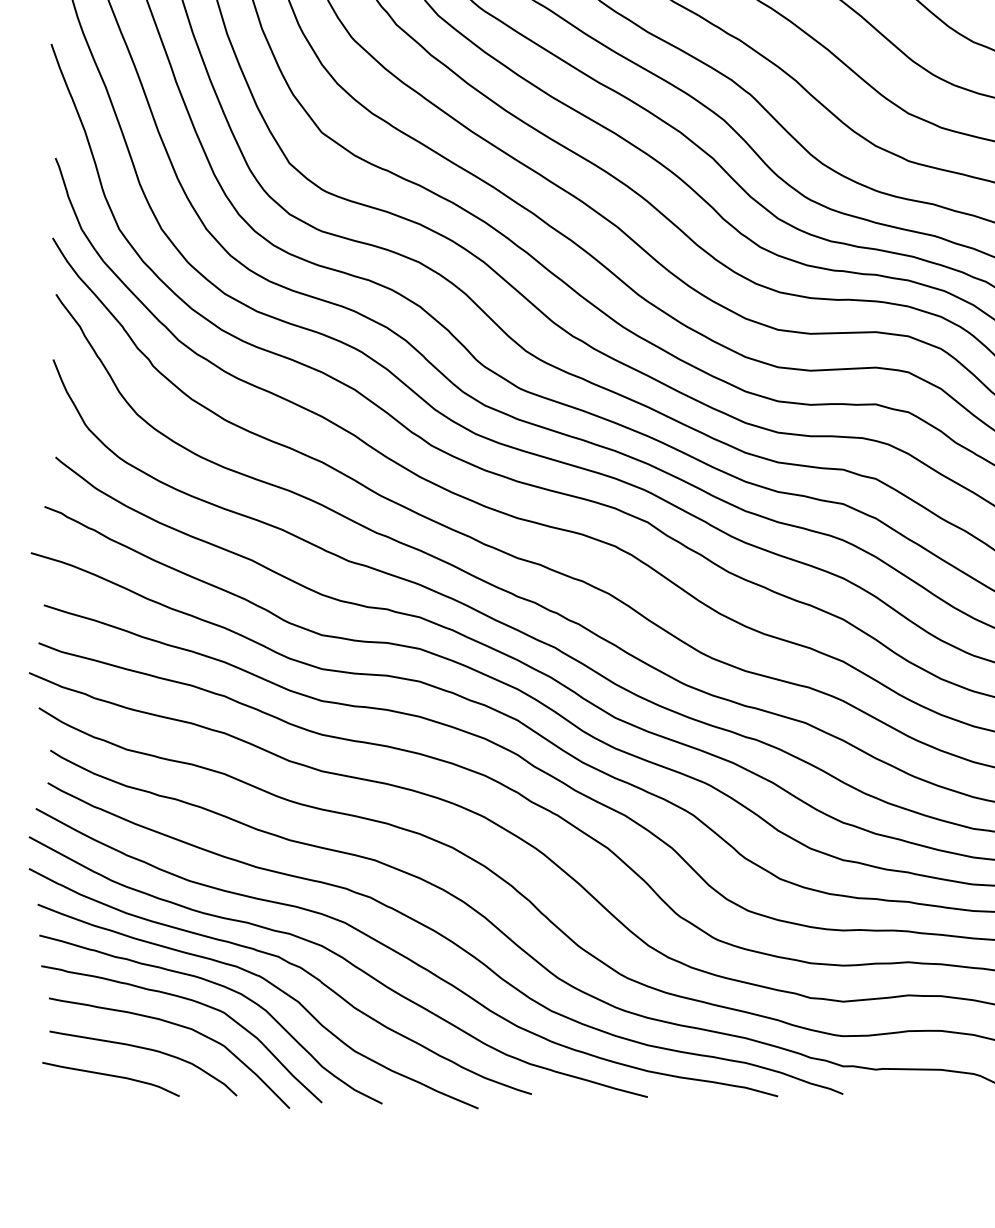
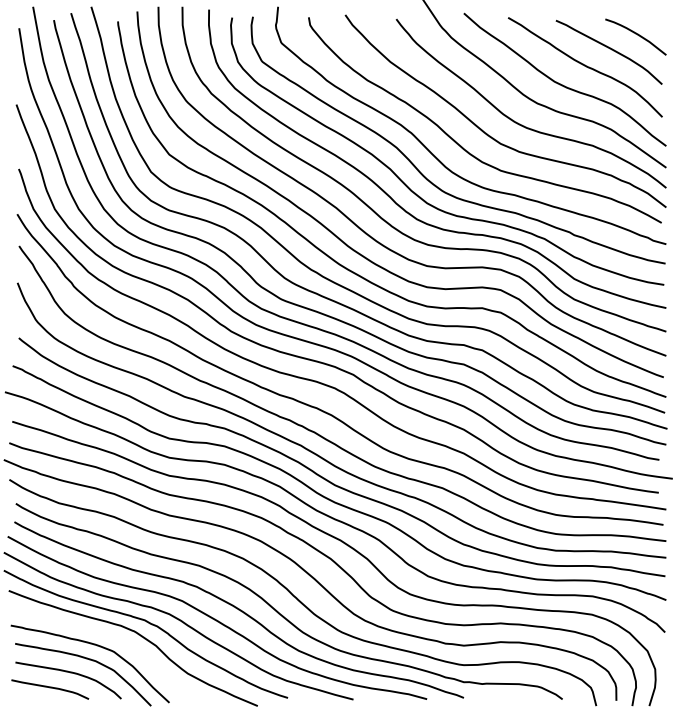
curve: (219, 987) -> (111, 637), removed

